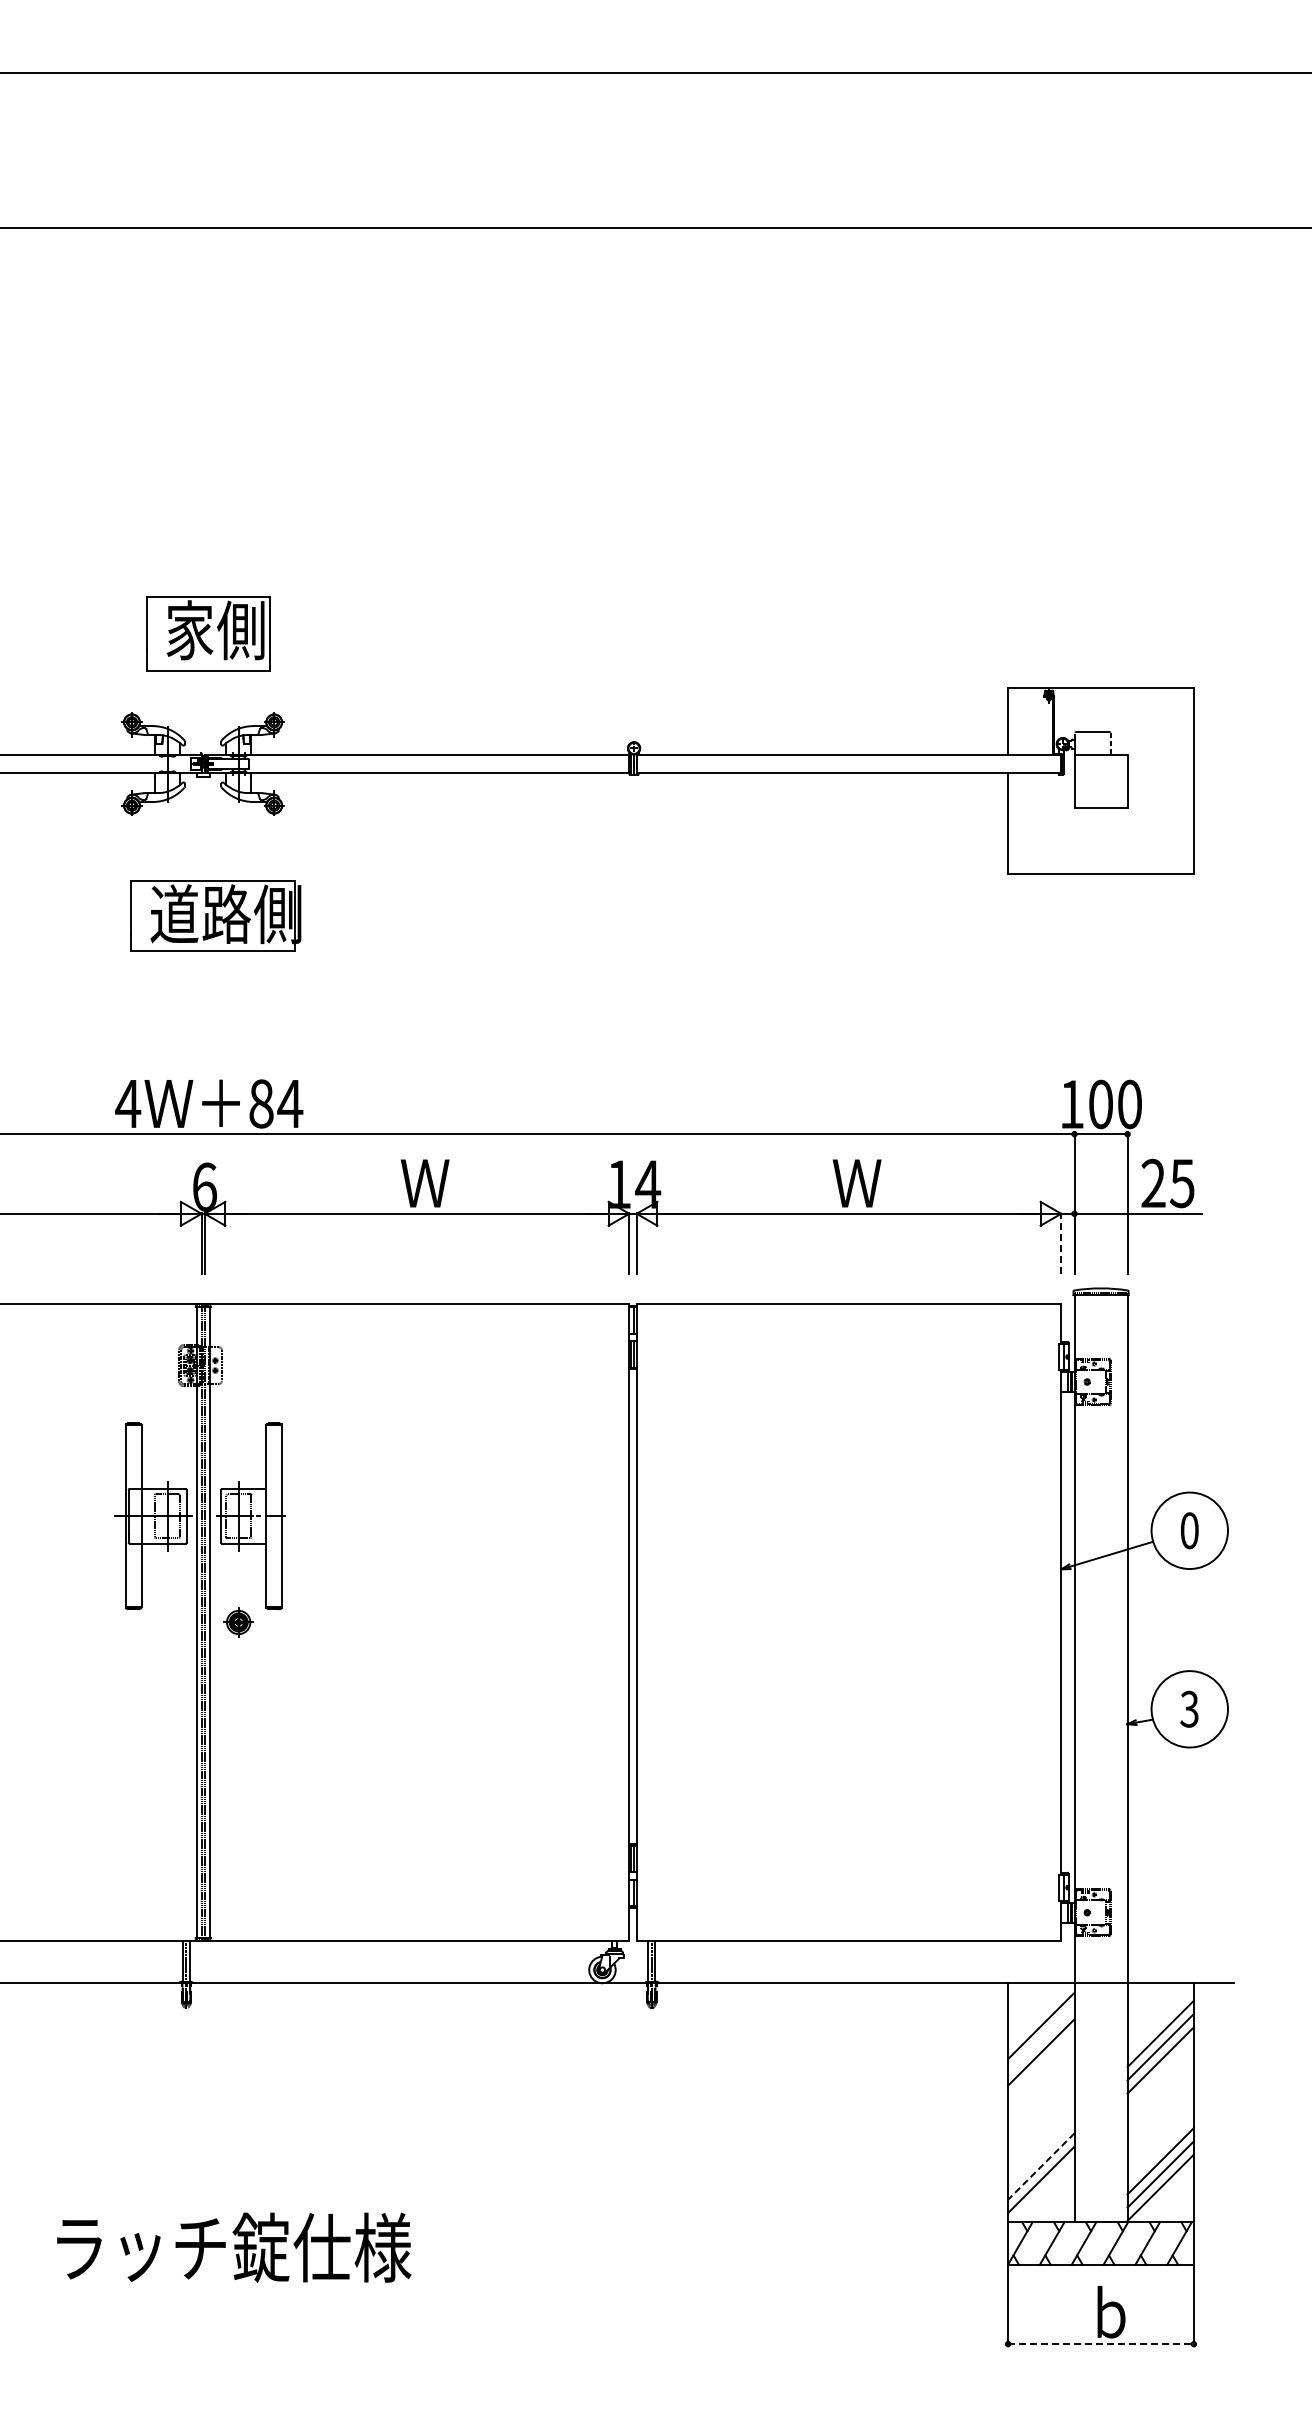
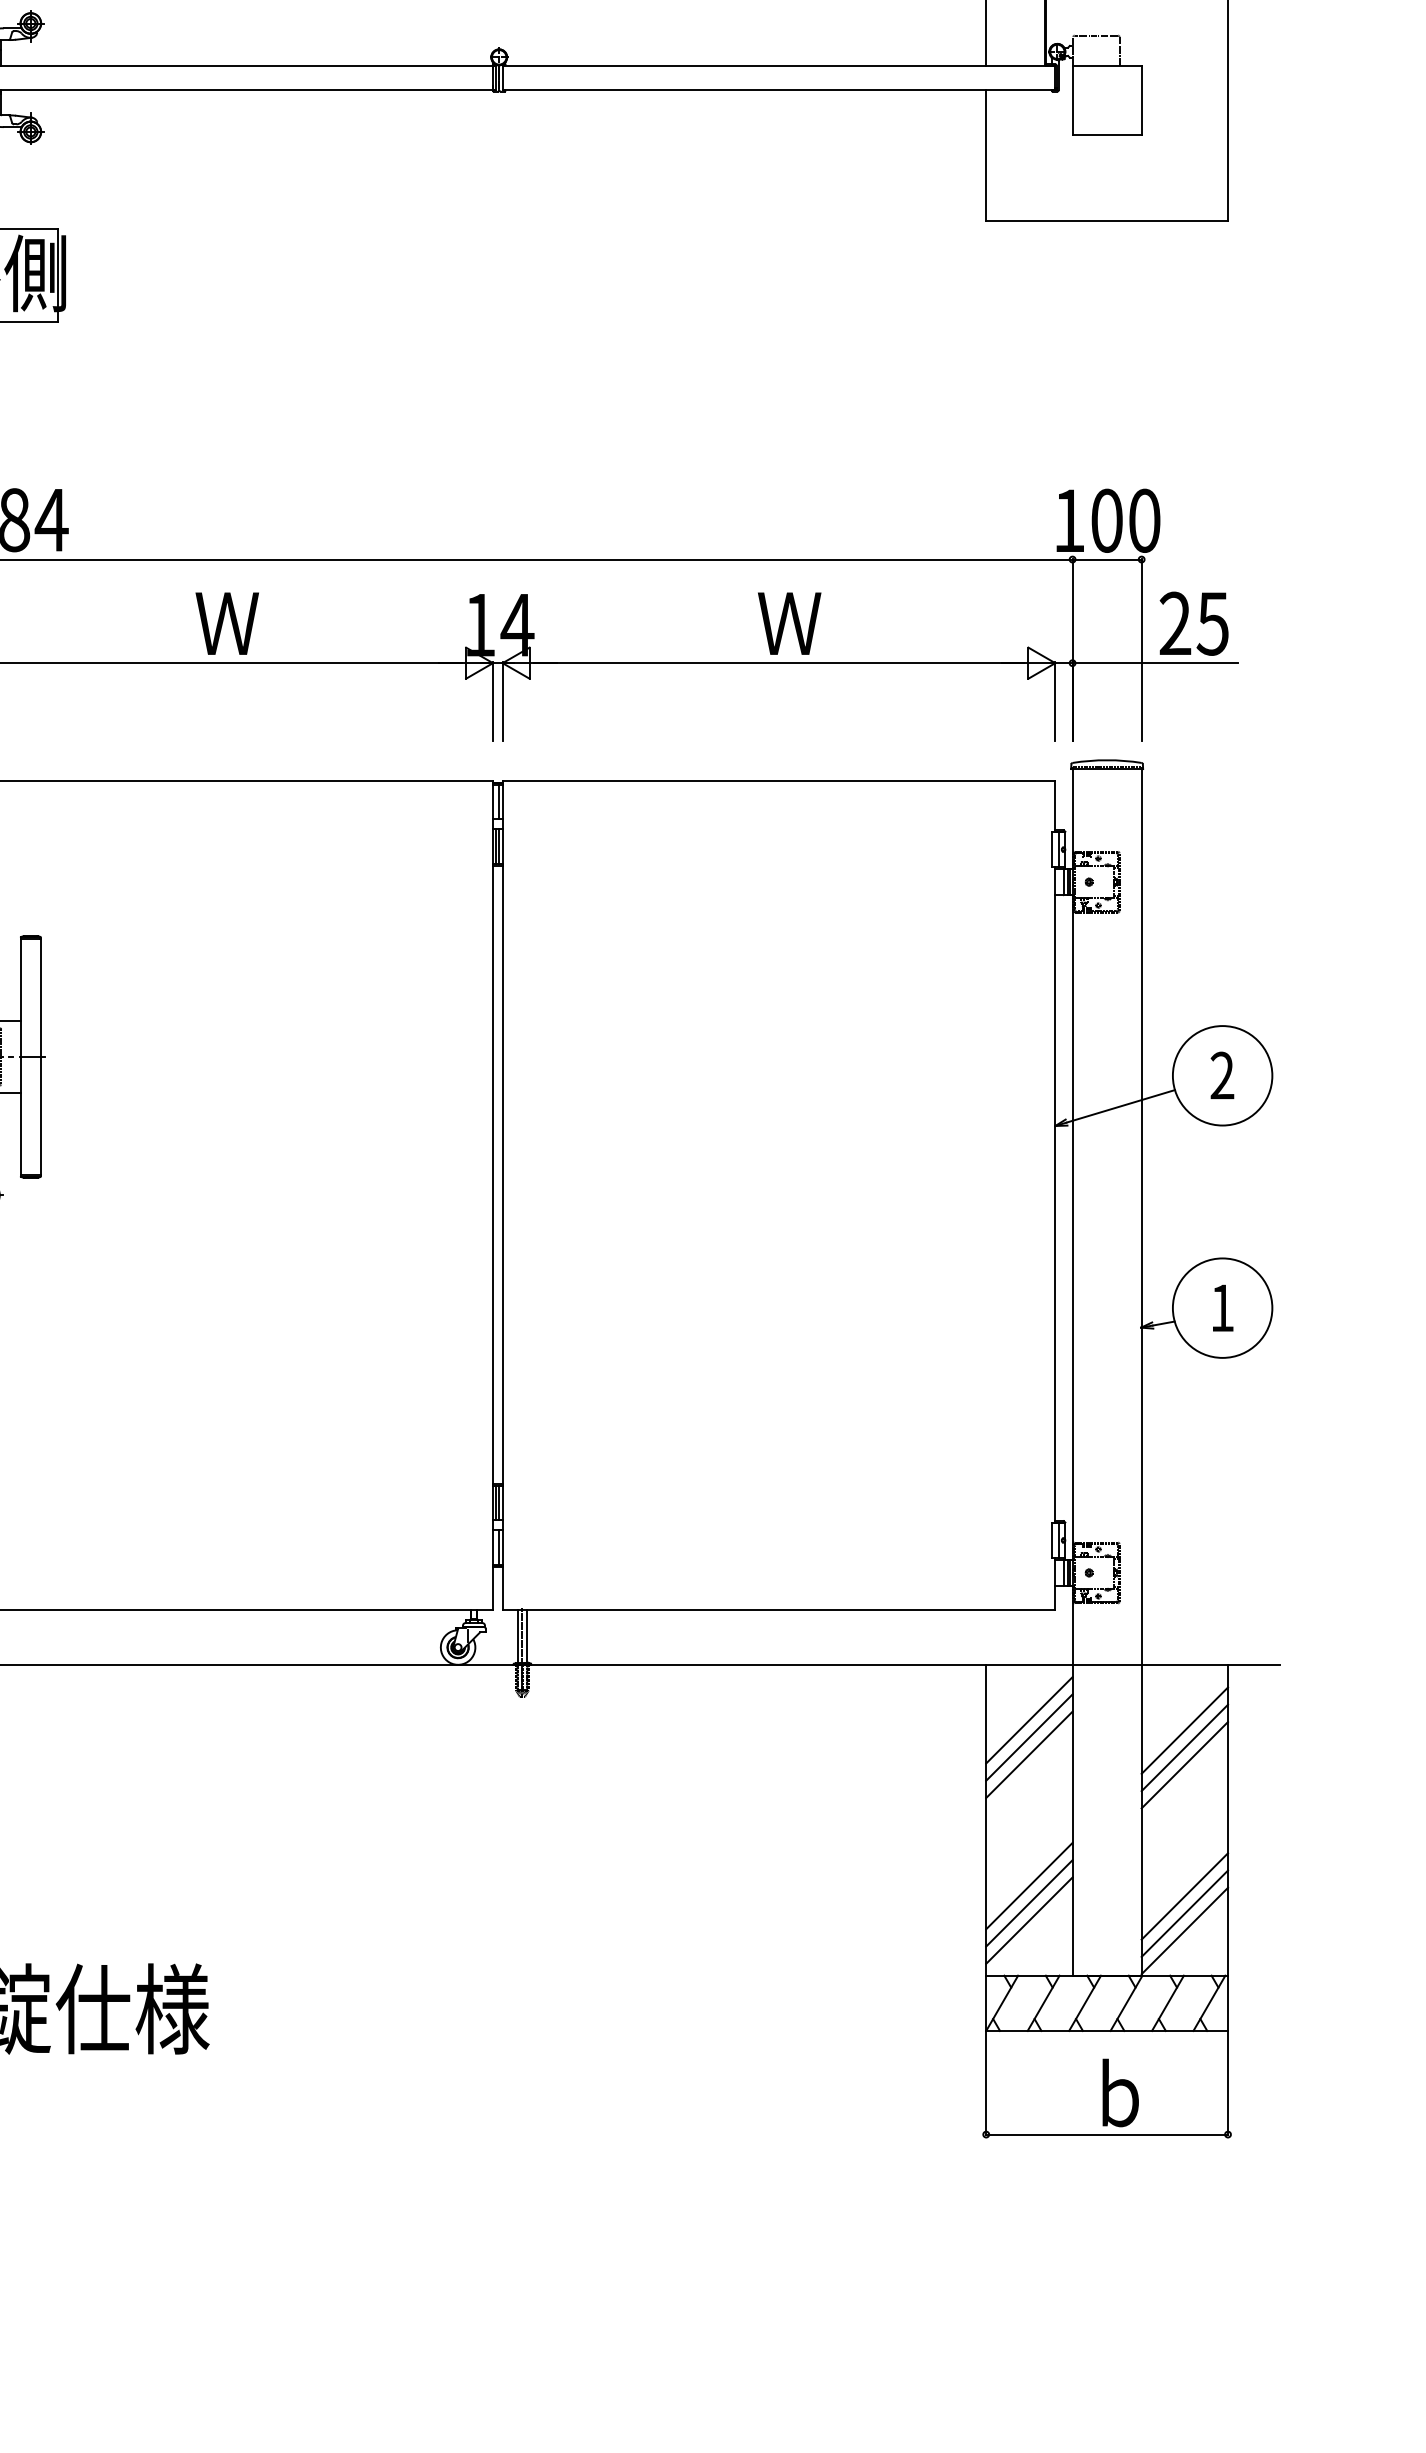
line: (1061, 1243) -> (1055, 701), dashed -> solid
text: (1189, 1530) -> (1222, 1075), 0 -> 2
text: (1189, 1708) -> (1222, 1307), 3 -> 1
line: (1041, 2039) -> (1029, 1737), added
line: (1041, 2153) -> (1029, 1886), added
line: (1041, 2166) -> (1029, 1903), dashed -> solid
line: (1101, 2344) -> (1107, 2135), dashed -> solid

